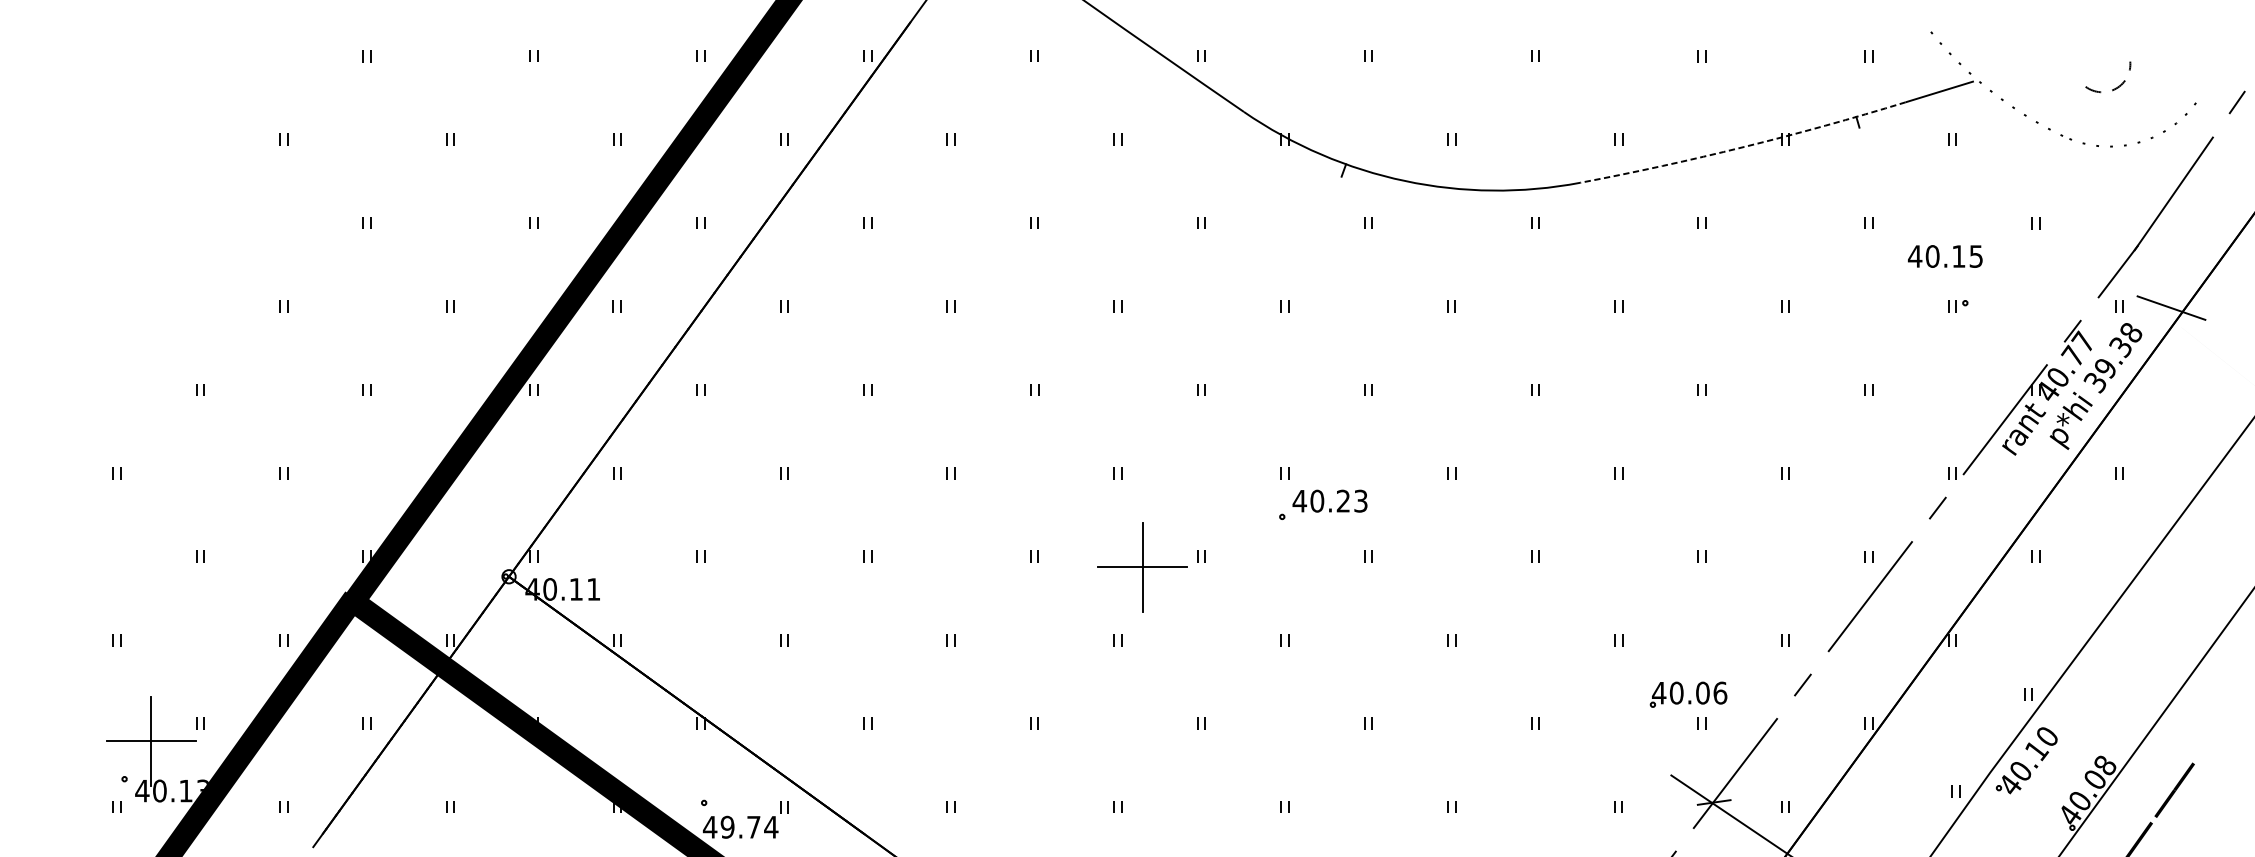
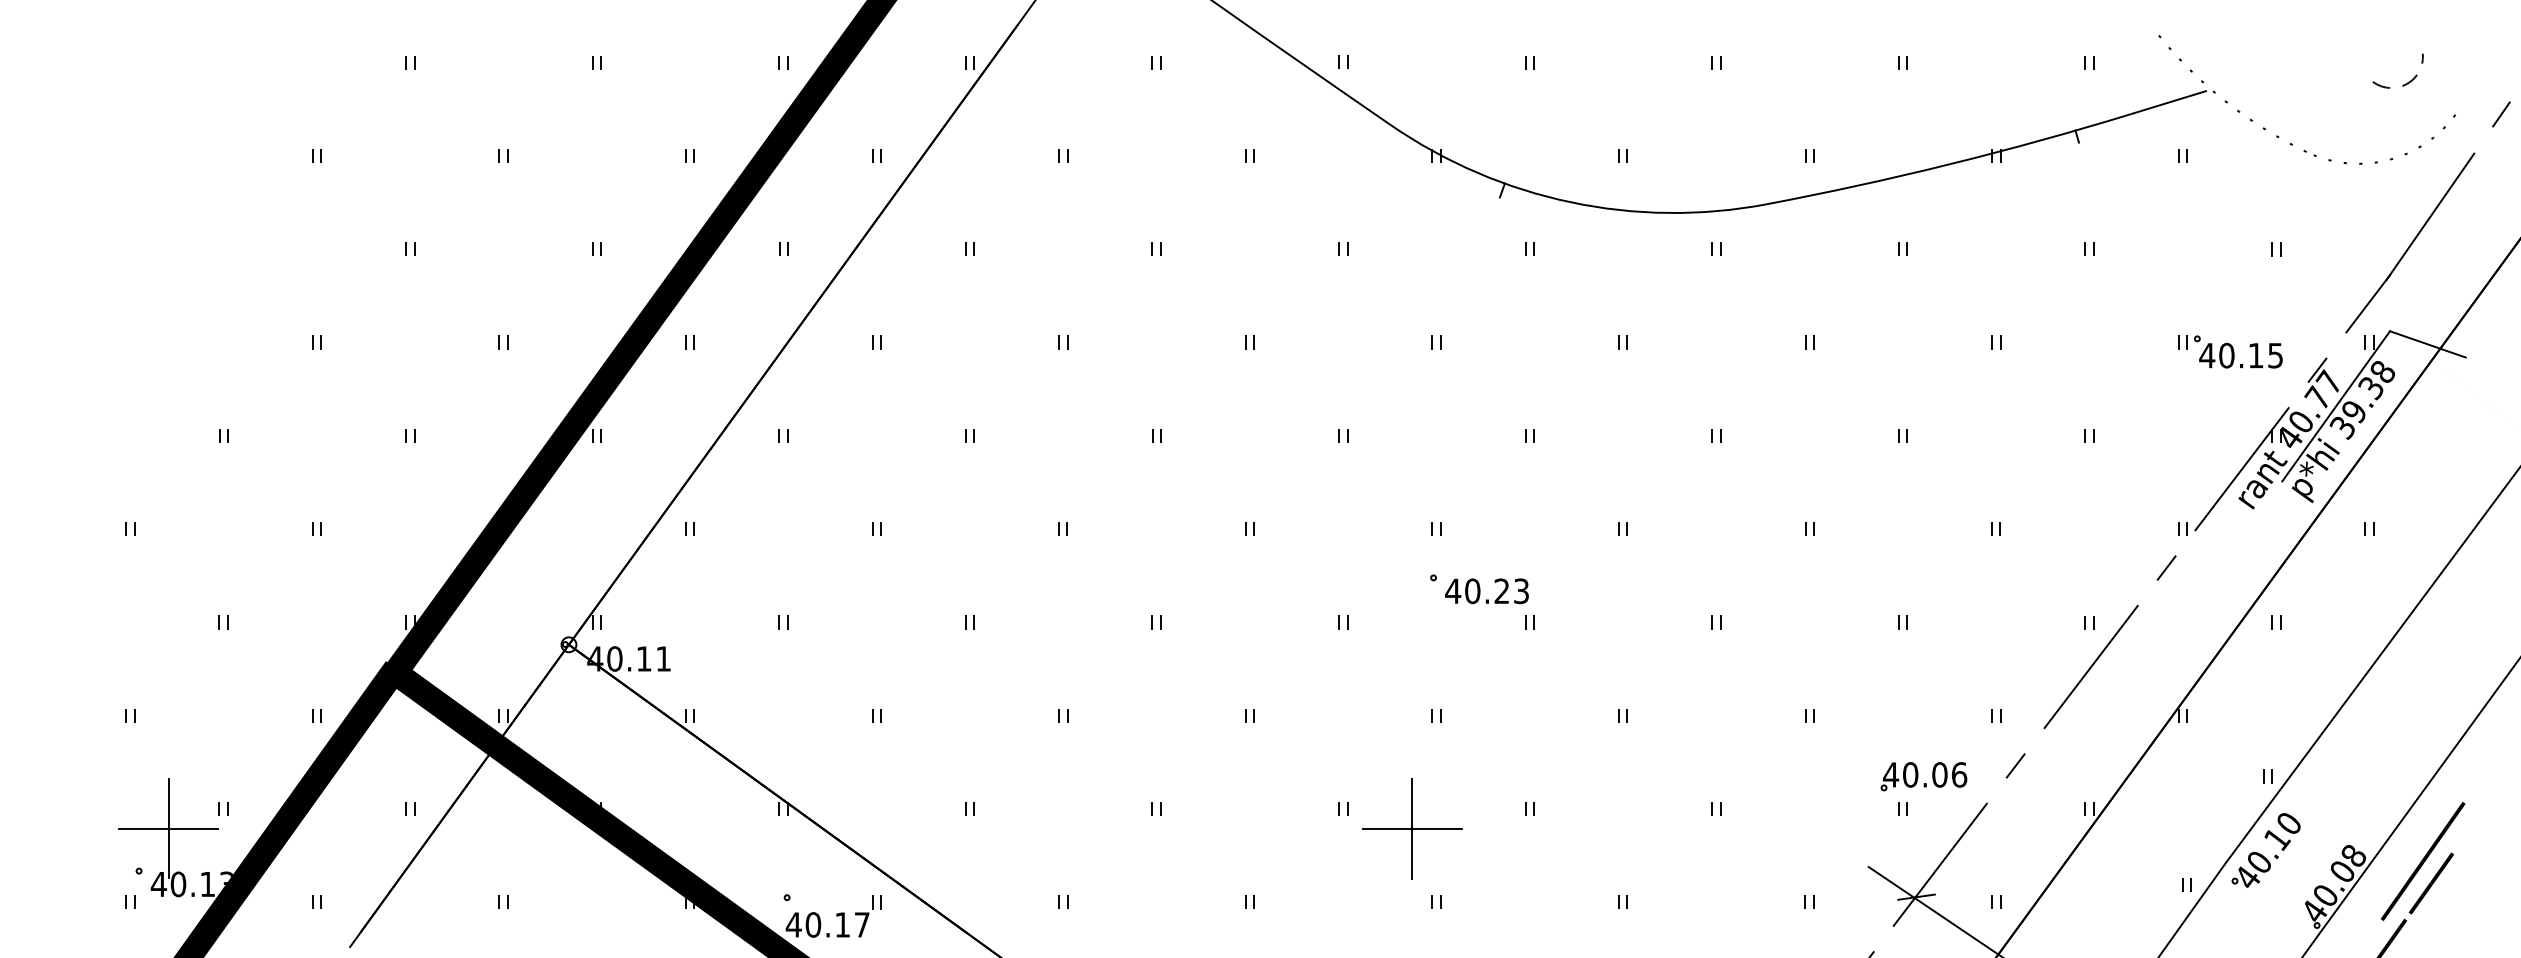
part: (2113, 89) -> (2403, 84), moved
arc: (1743, 147) -> (1949, 164), dashed -> solid
text: (1944, 256) -> (2240, 355), moved
line: (2089, 363) -> (2336, 406), added
text: (1329, 501) -> (1486, 591), moved
part: (1142, 566) -> (1412, 828), moved
part: (1688, 694) -> (1923, 776), moved
line: (2167, 770) -> (2423, 861), added
text: (749, 826) -> (837, 924), 49.74 -> 40.17

